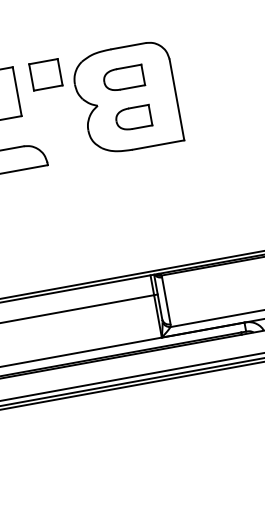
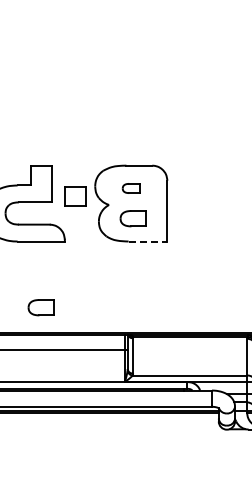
part: (46, 74) -> (75, 196), moved
part: (123, 78) -> (131, 188), size x0.6
line: (159, 144) -> (148, 241), solid -> dashed
part: (31, 258) -> (40, 307), added

